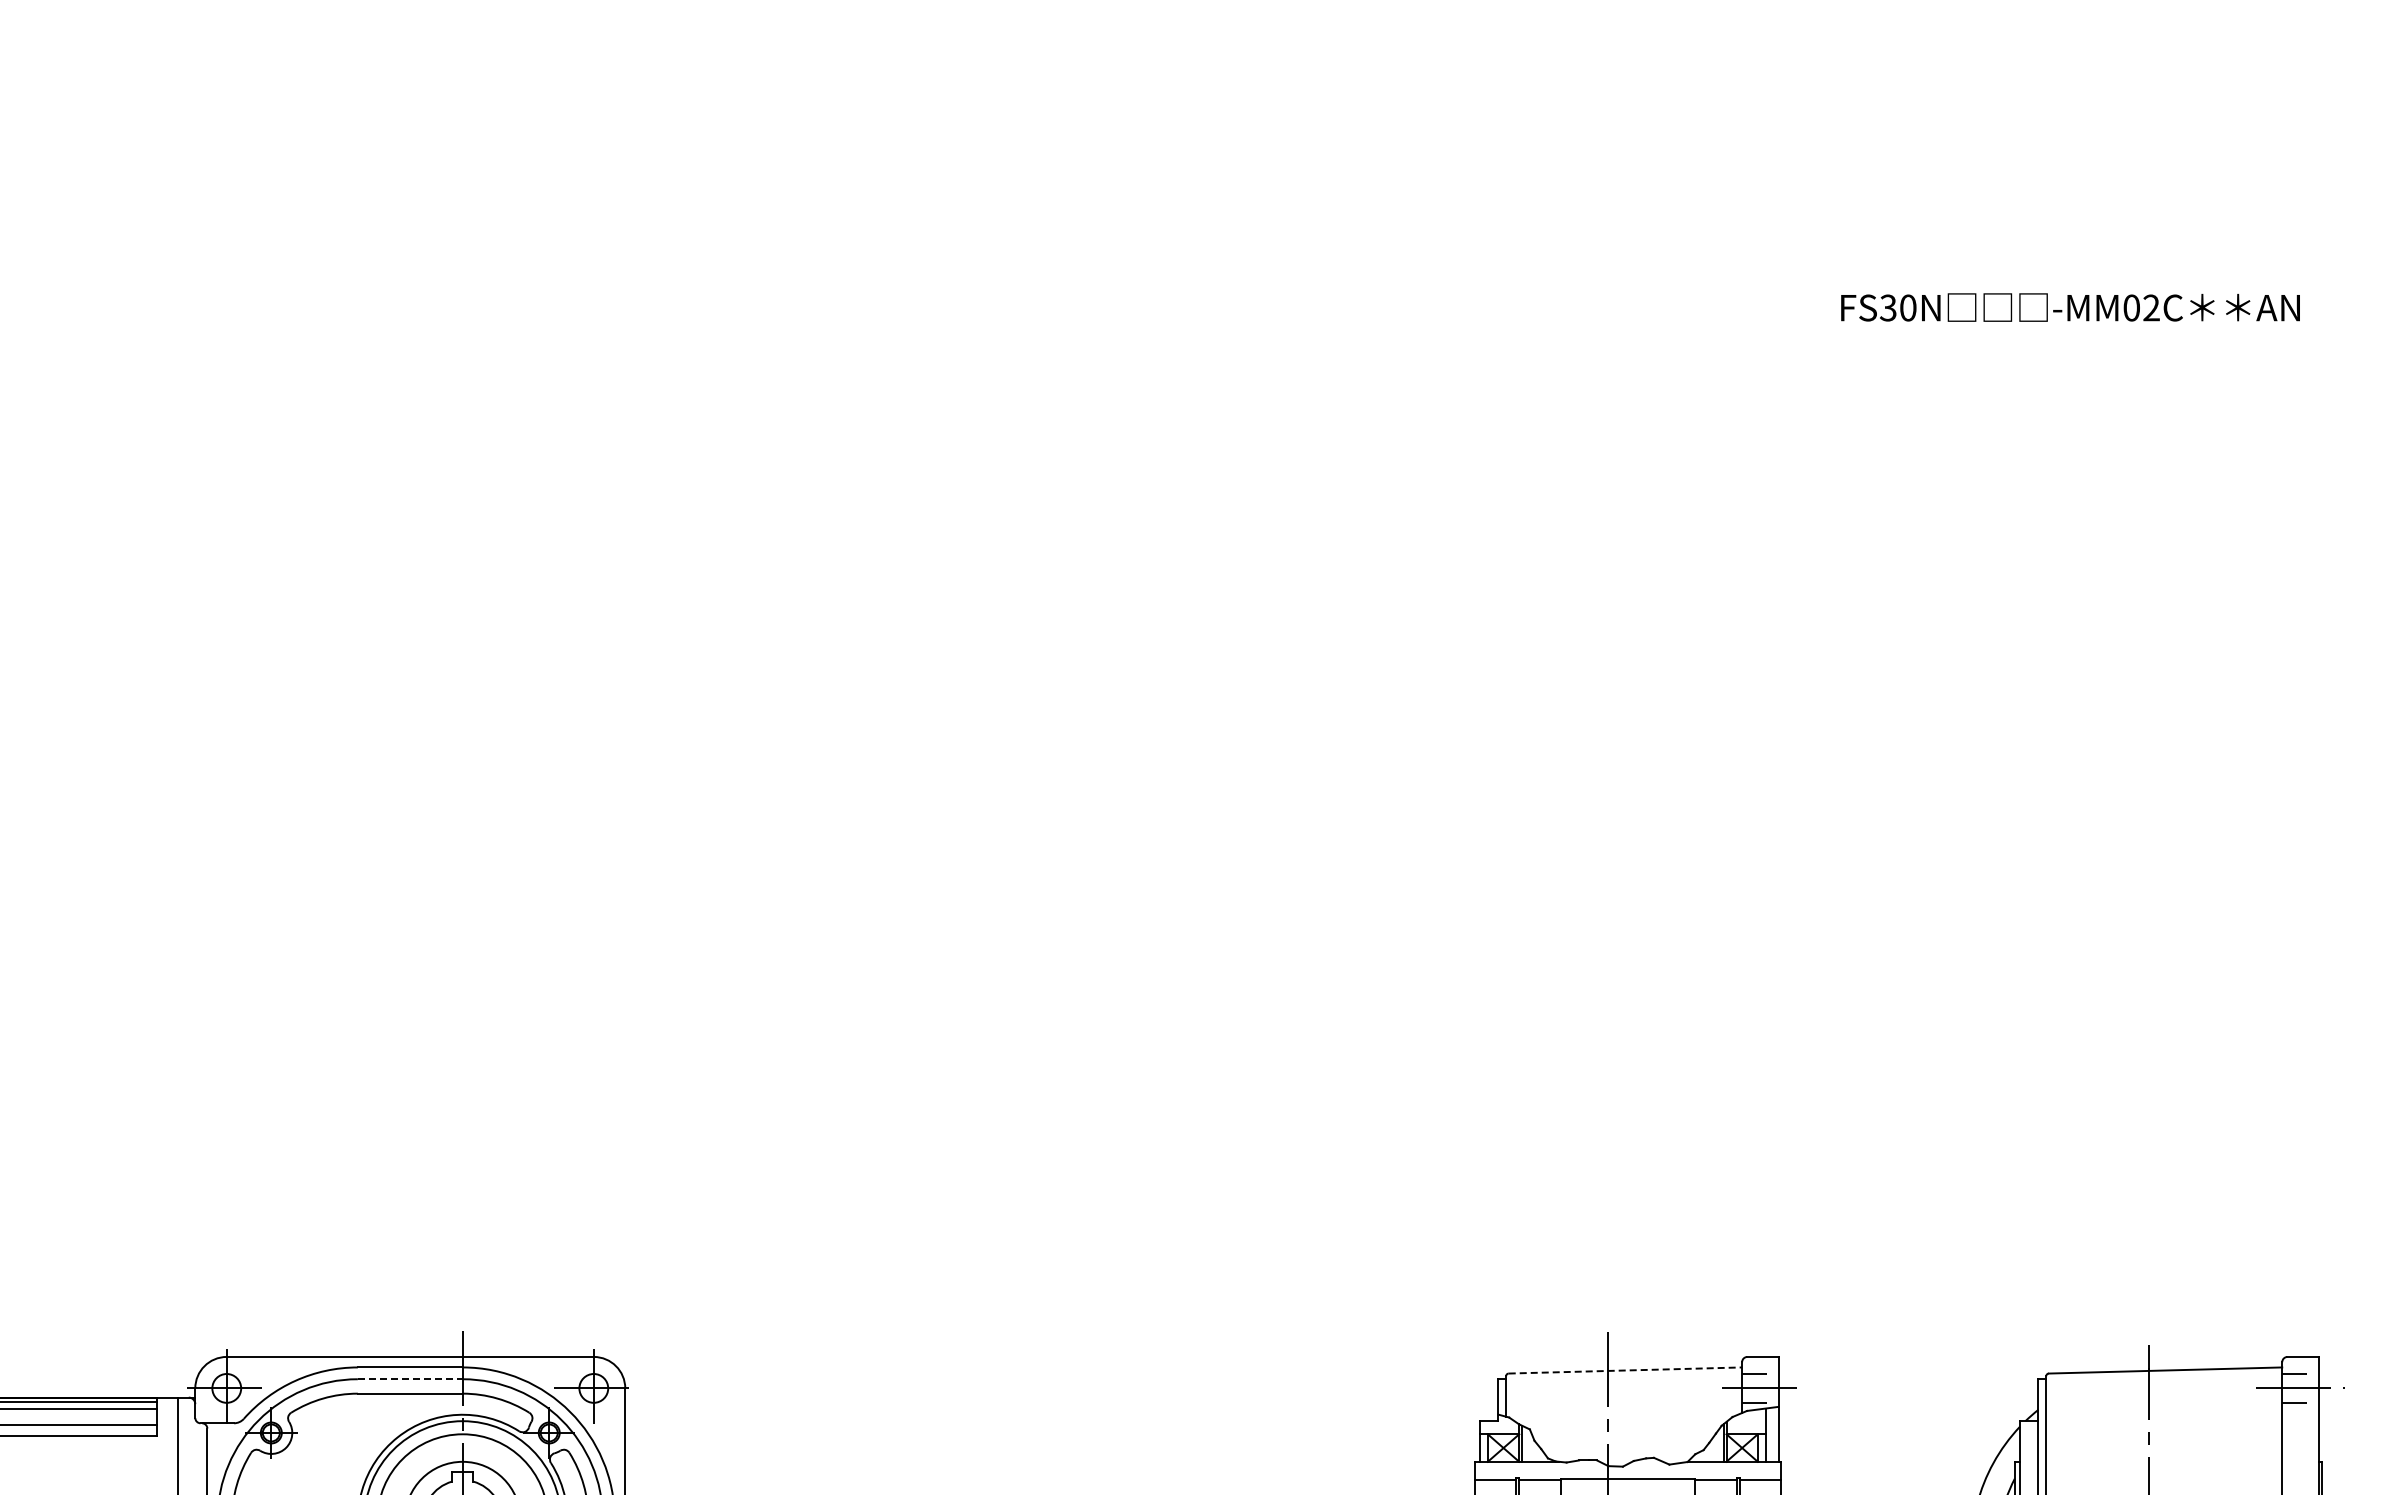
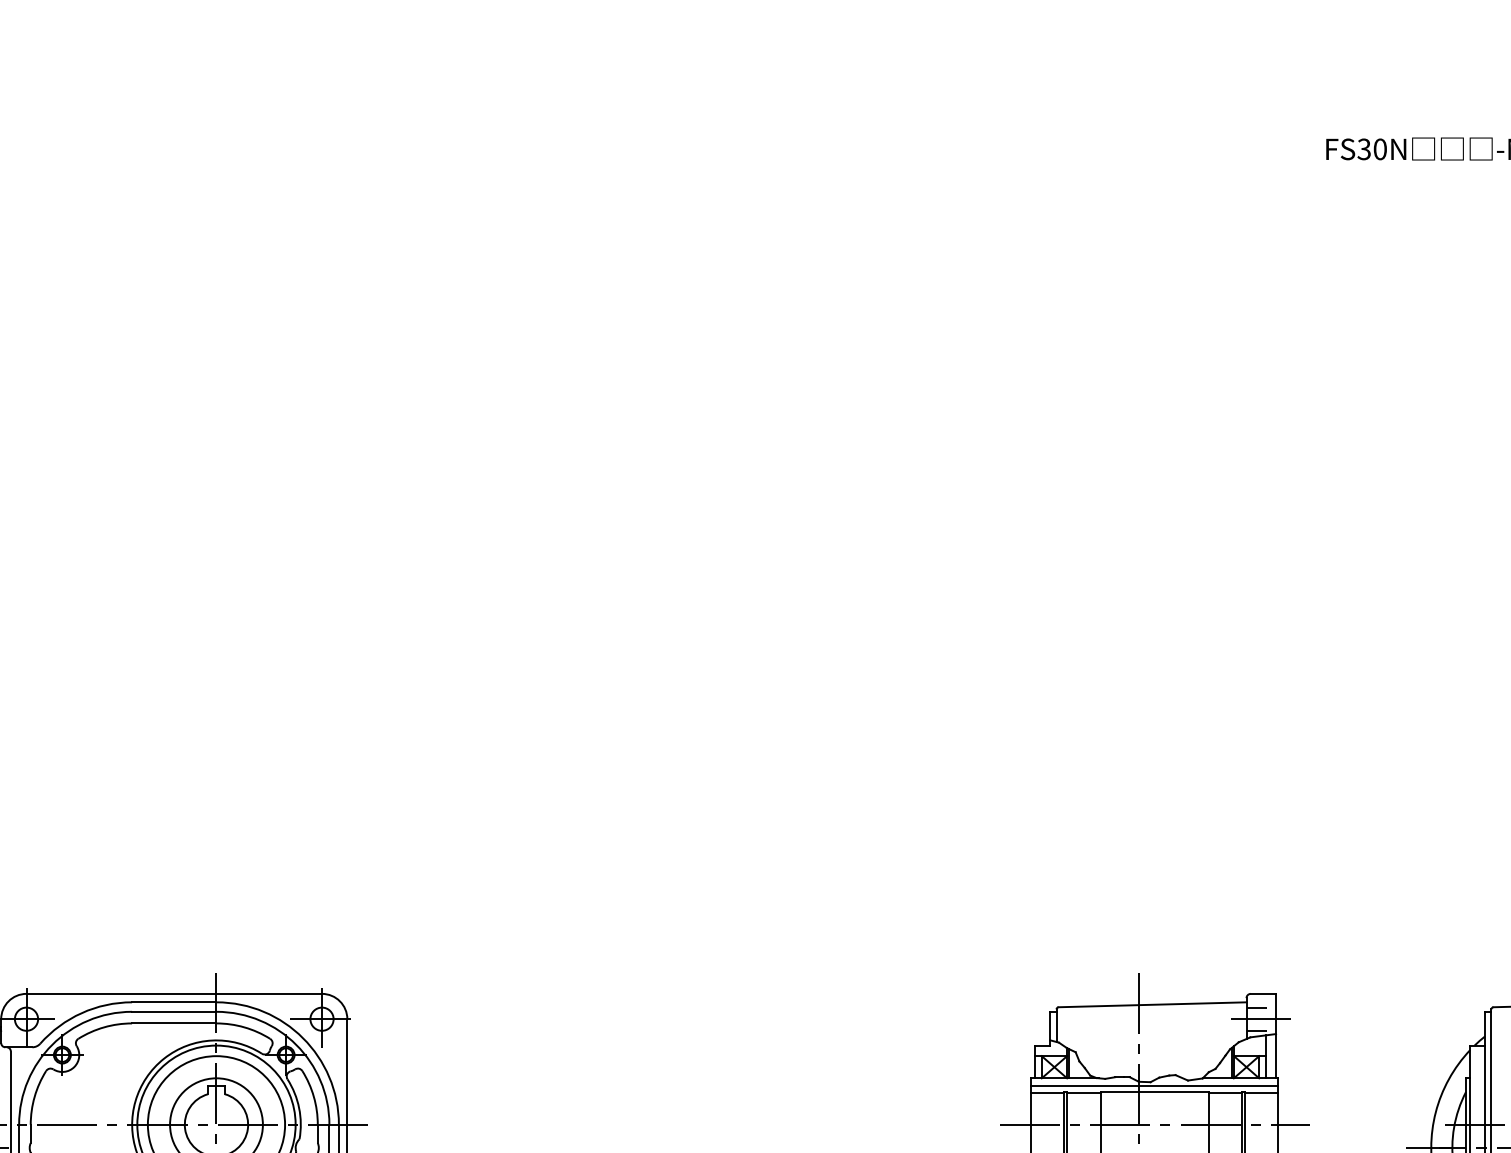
line: (1625, 1370) -> (1152, 1004), dashed -> solid
line: (410, 1379) -> (174, 1012), dashed -> solid
line: (1627, 1471) -> (1154, 1086), added

